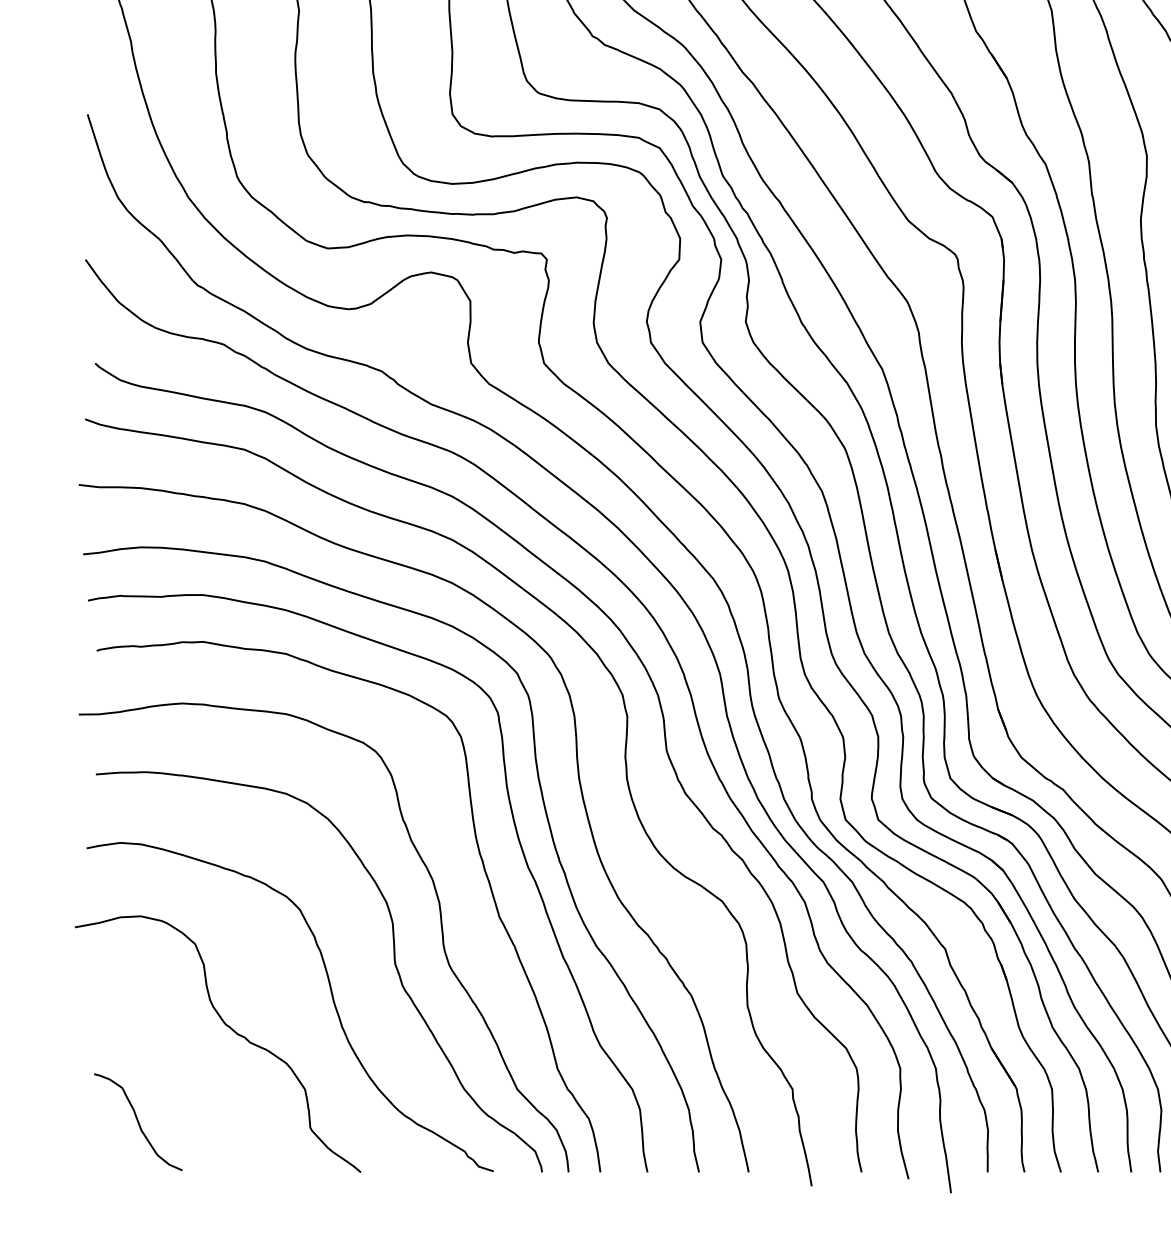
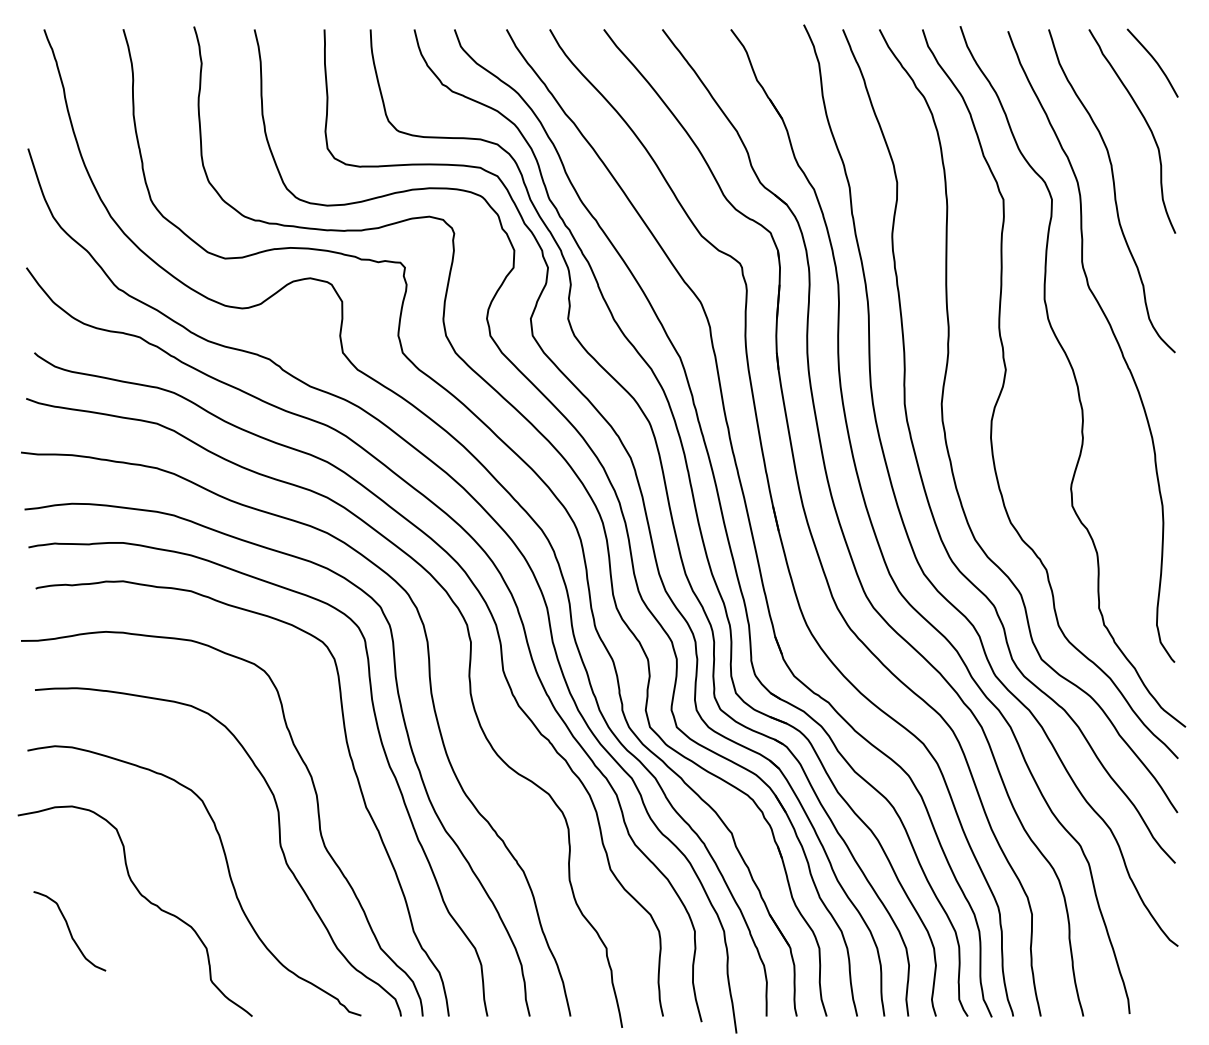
curve: (137, 1122) -> (69, 931), moved

